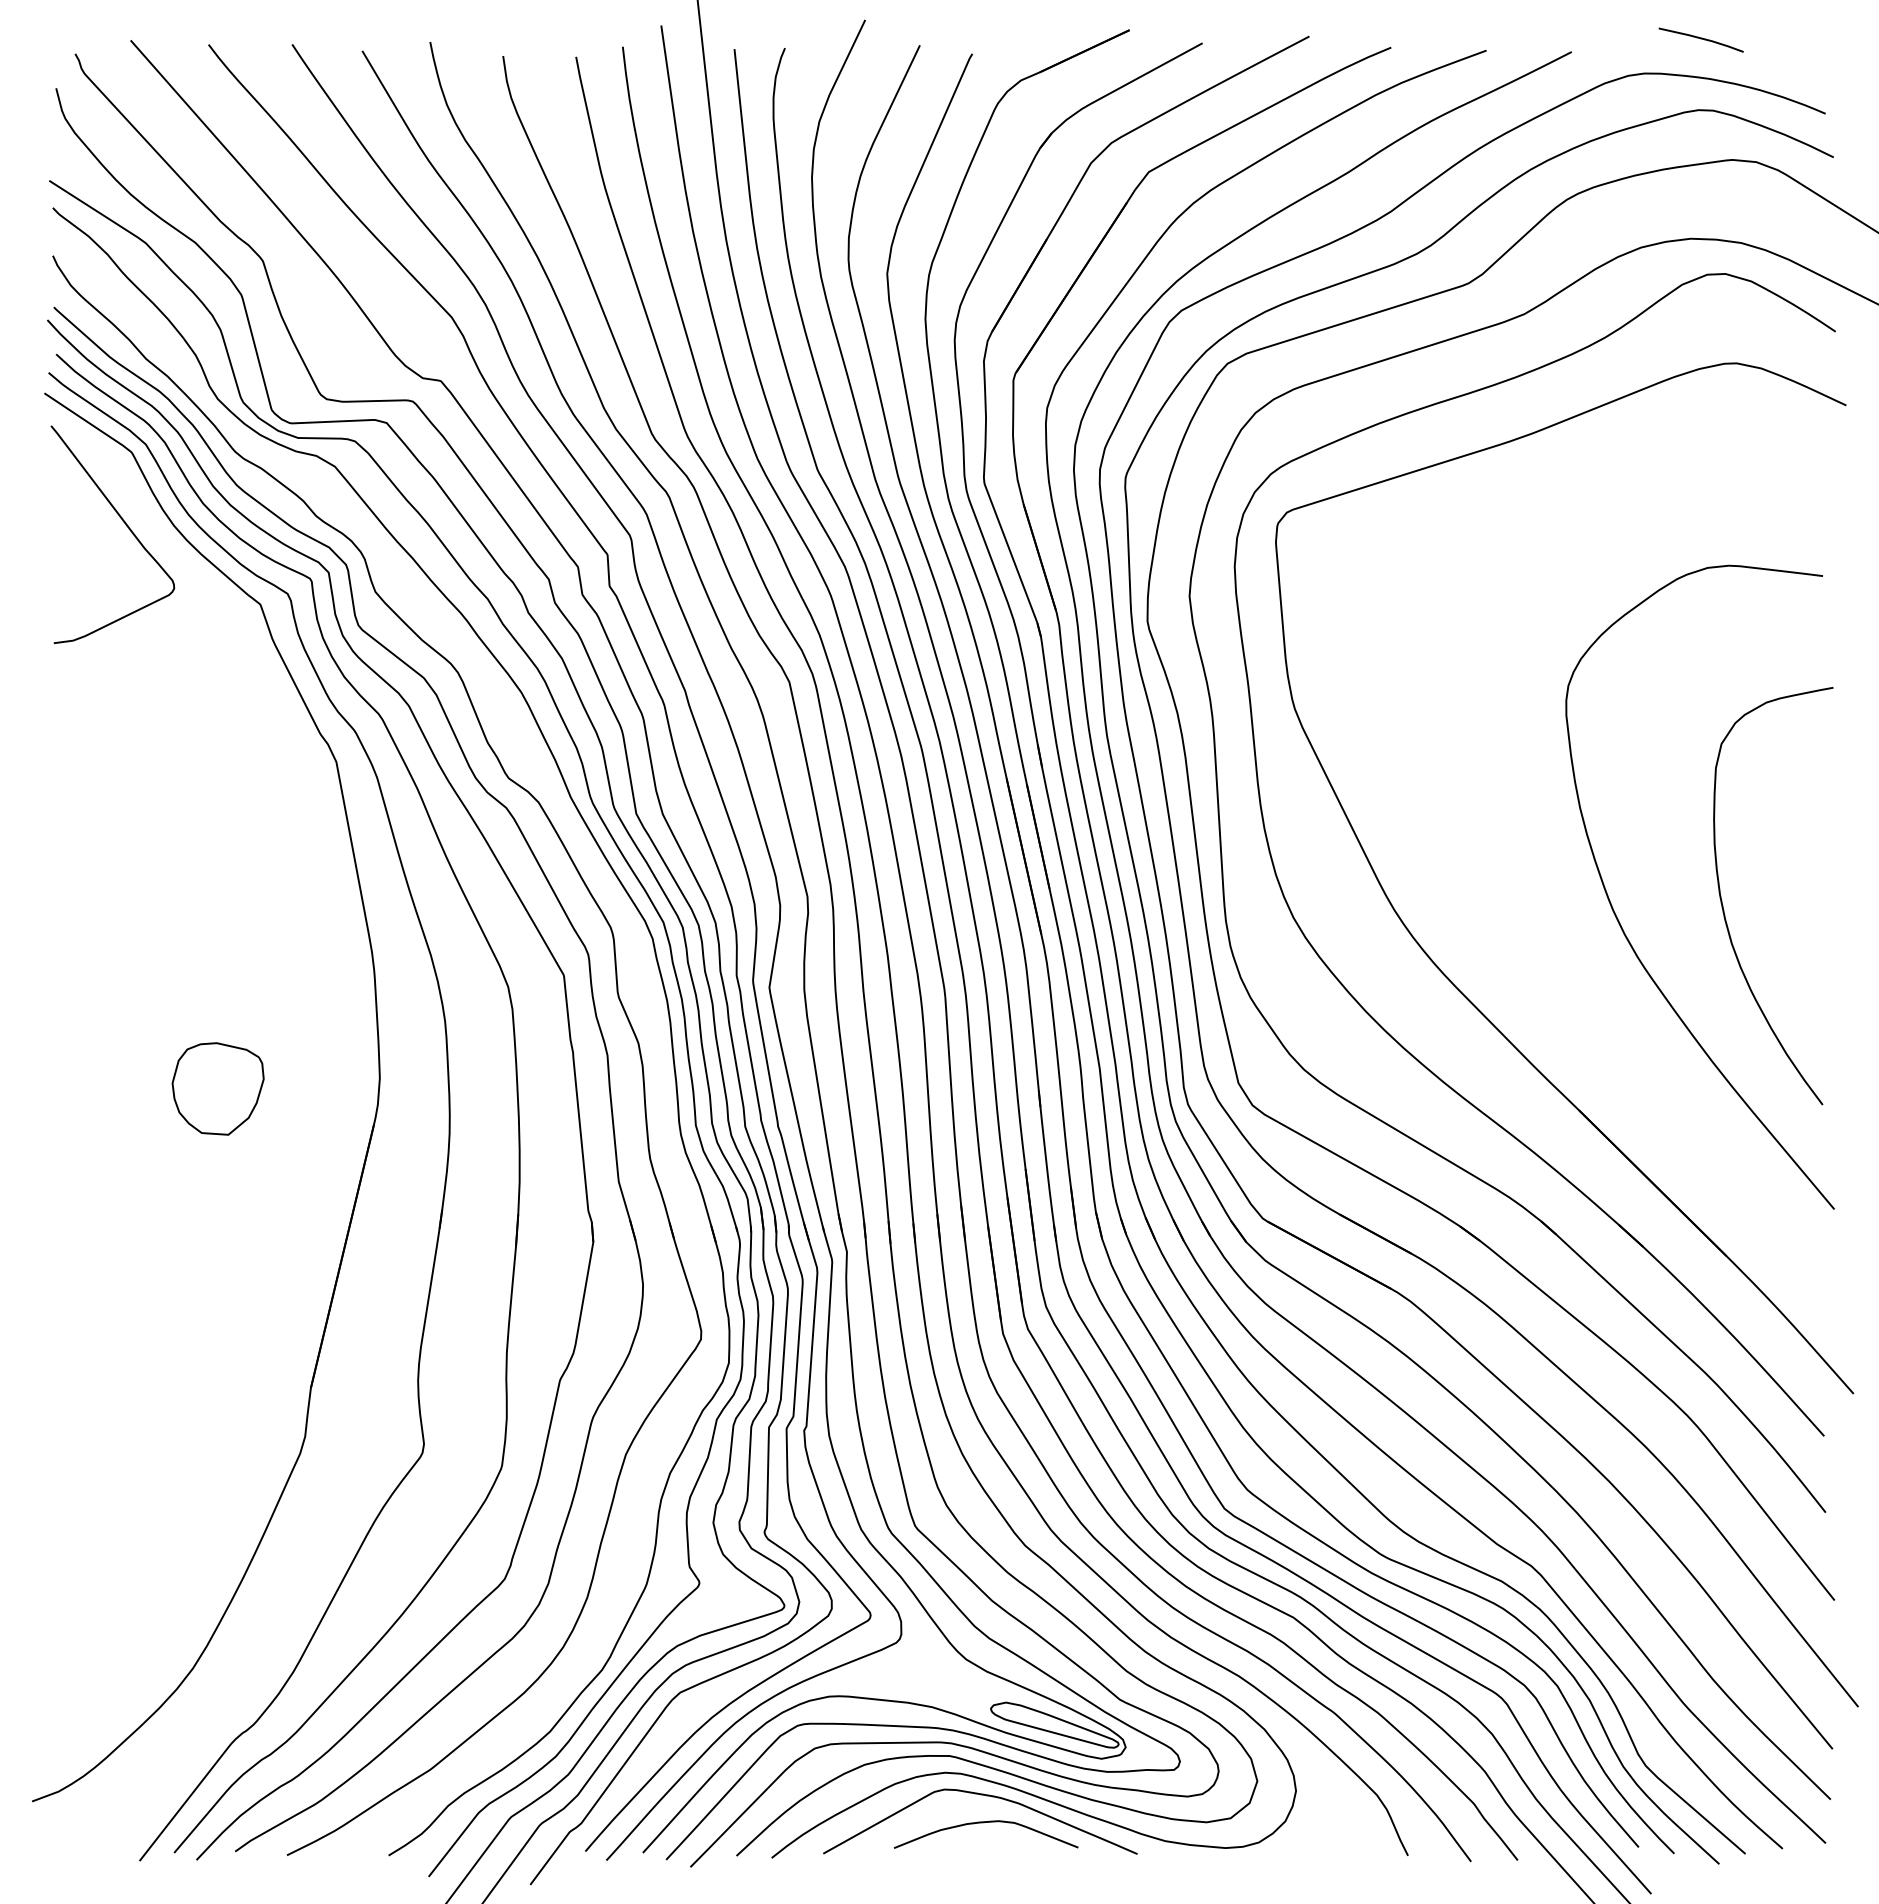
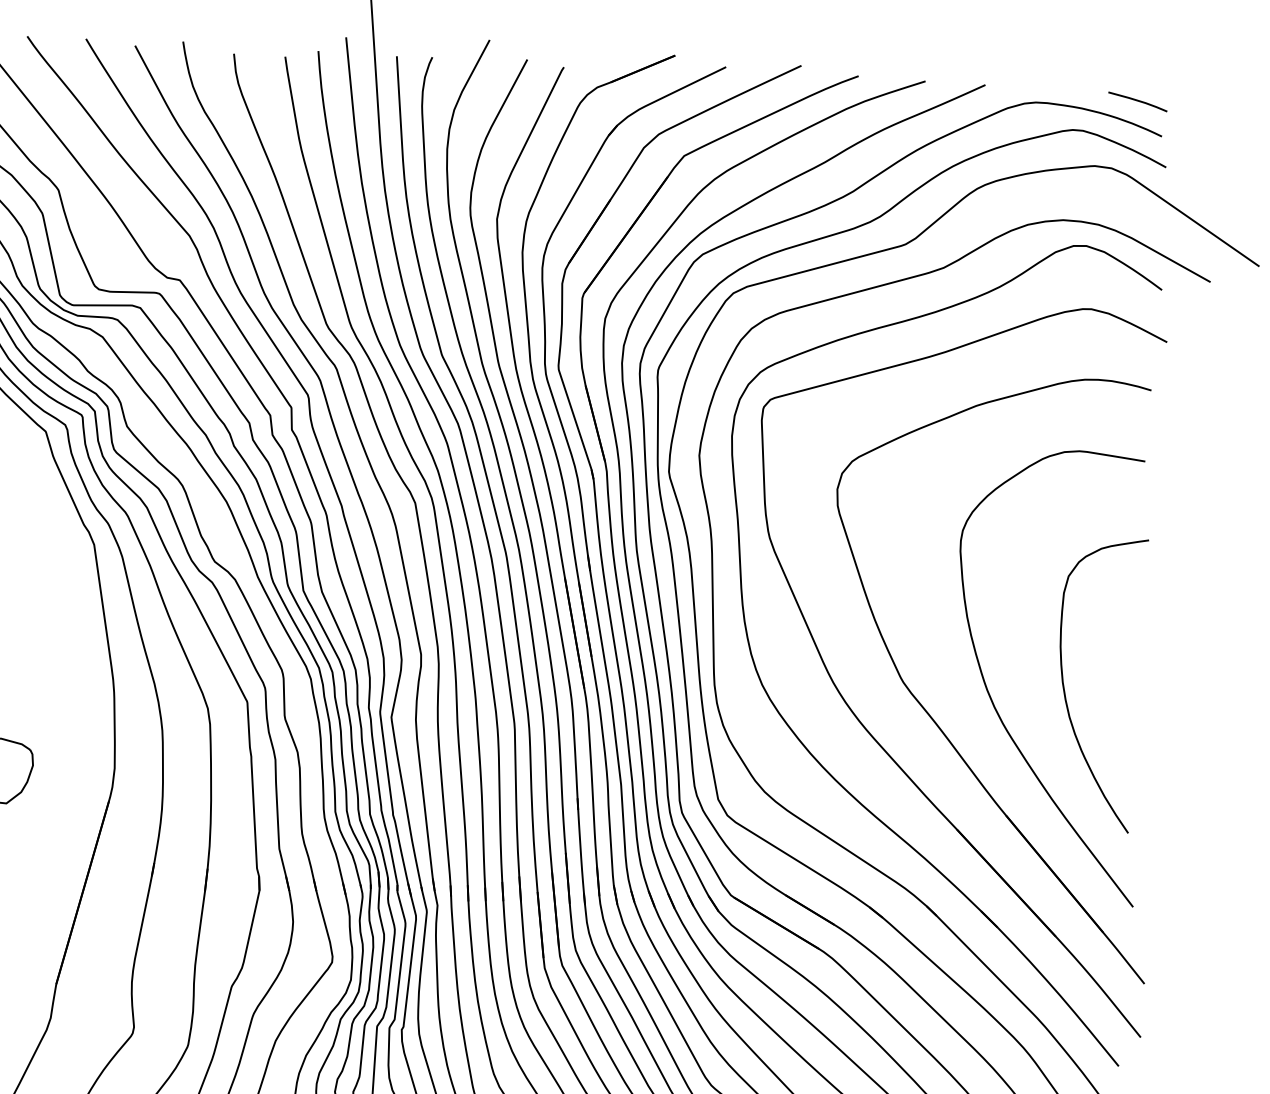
line: (1700, 39) -> (1137, 101), moved
part: (1543, 960) -> (936, 722), added

